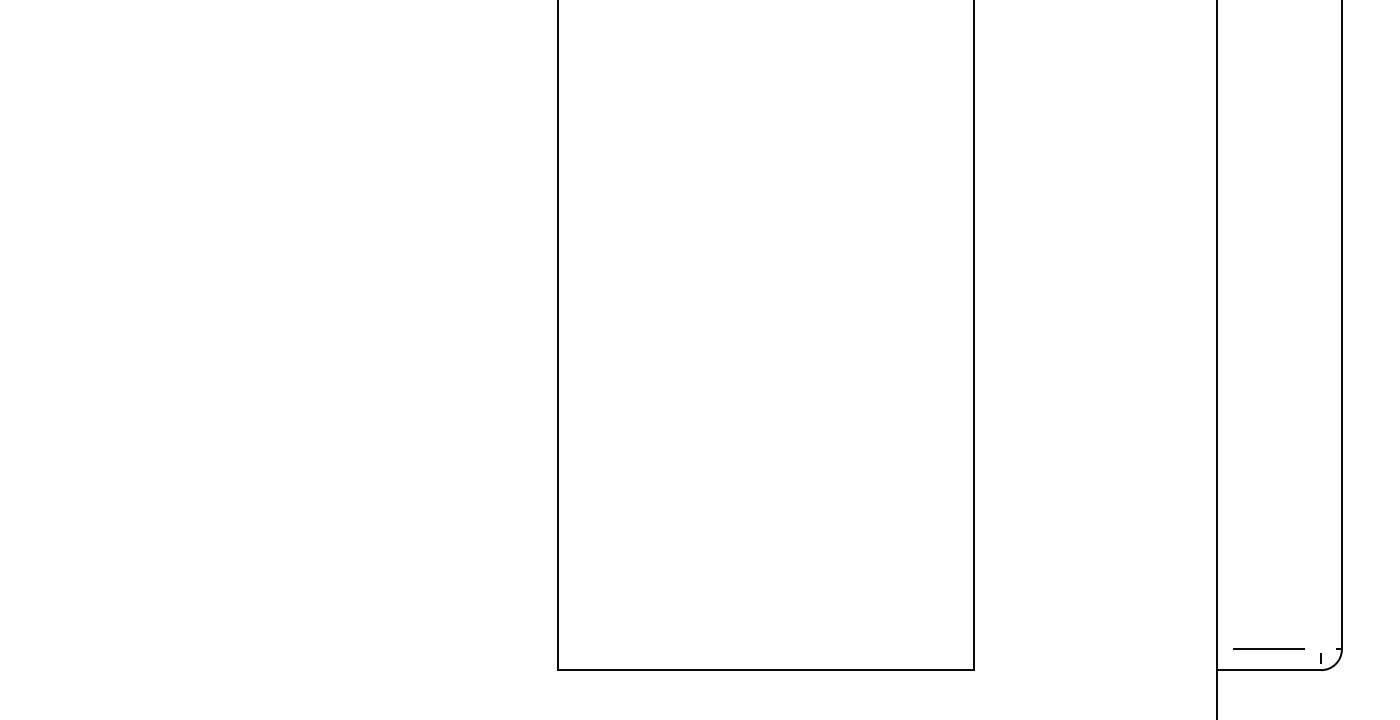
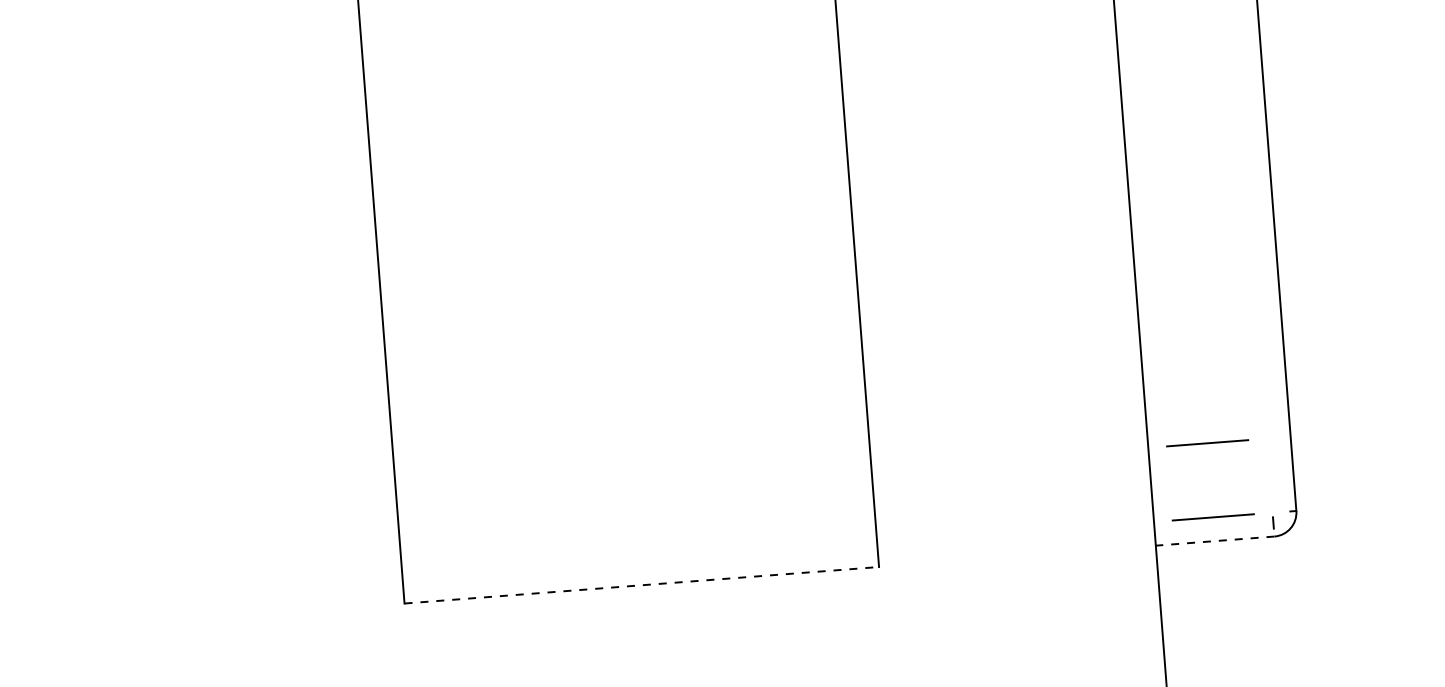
line: (1268, 583) -> (1206, 442), added
line: (766, 670) -> (642, 585), solid -> dashed
line: (1268, 670) -> (1214, 541), solid -> dashed

